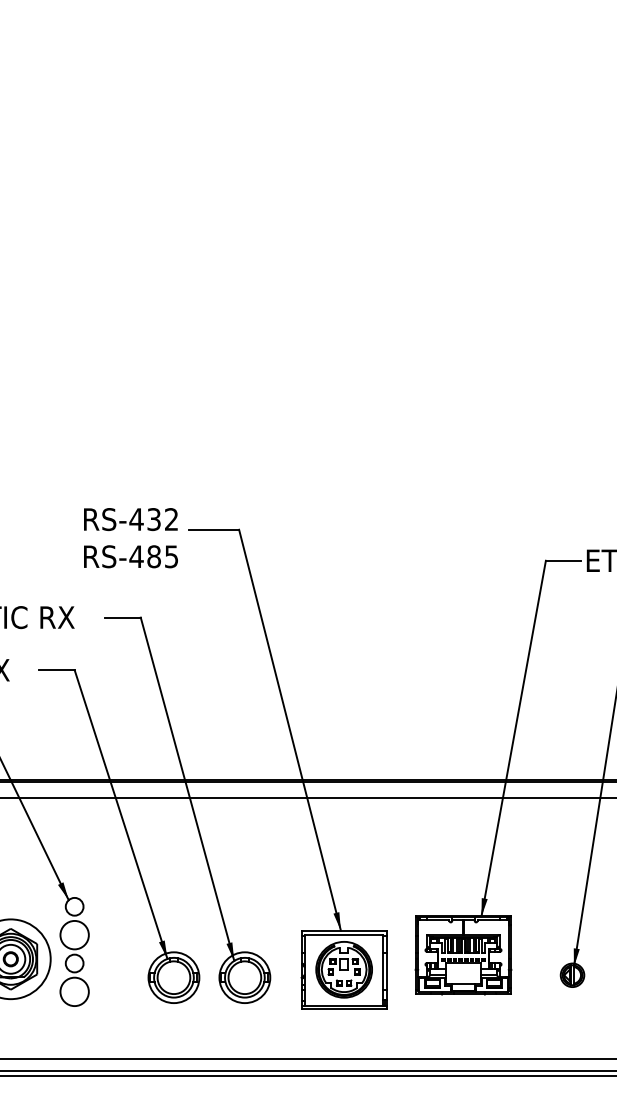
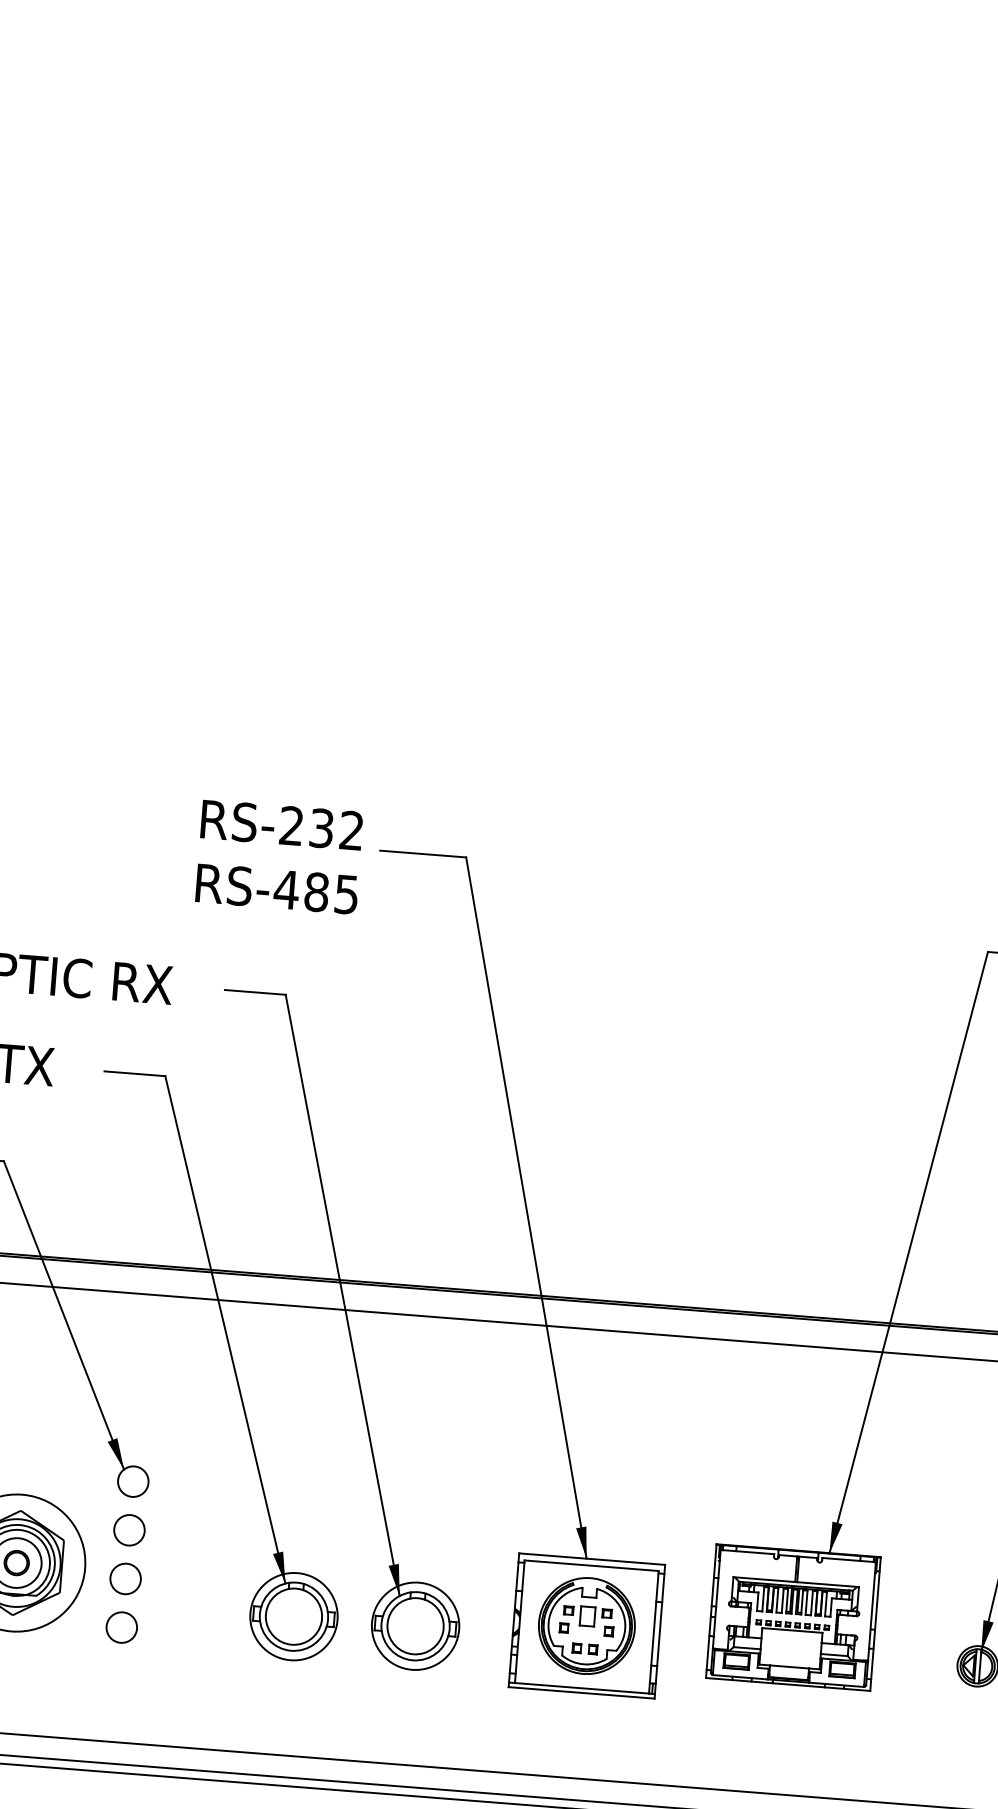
text: (136, 519) -> (291, 825), RS-432 -> RS-232
circle: (74, 935) -> (129, 1530), size x0.62
circle: (74, 991) -> (121, 1626), size x0.62

